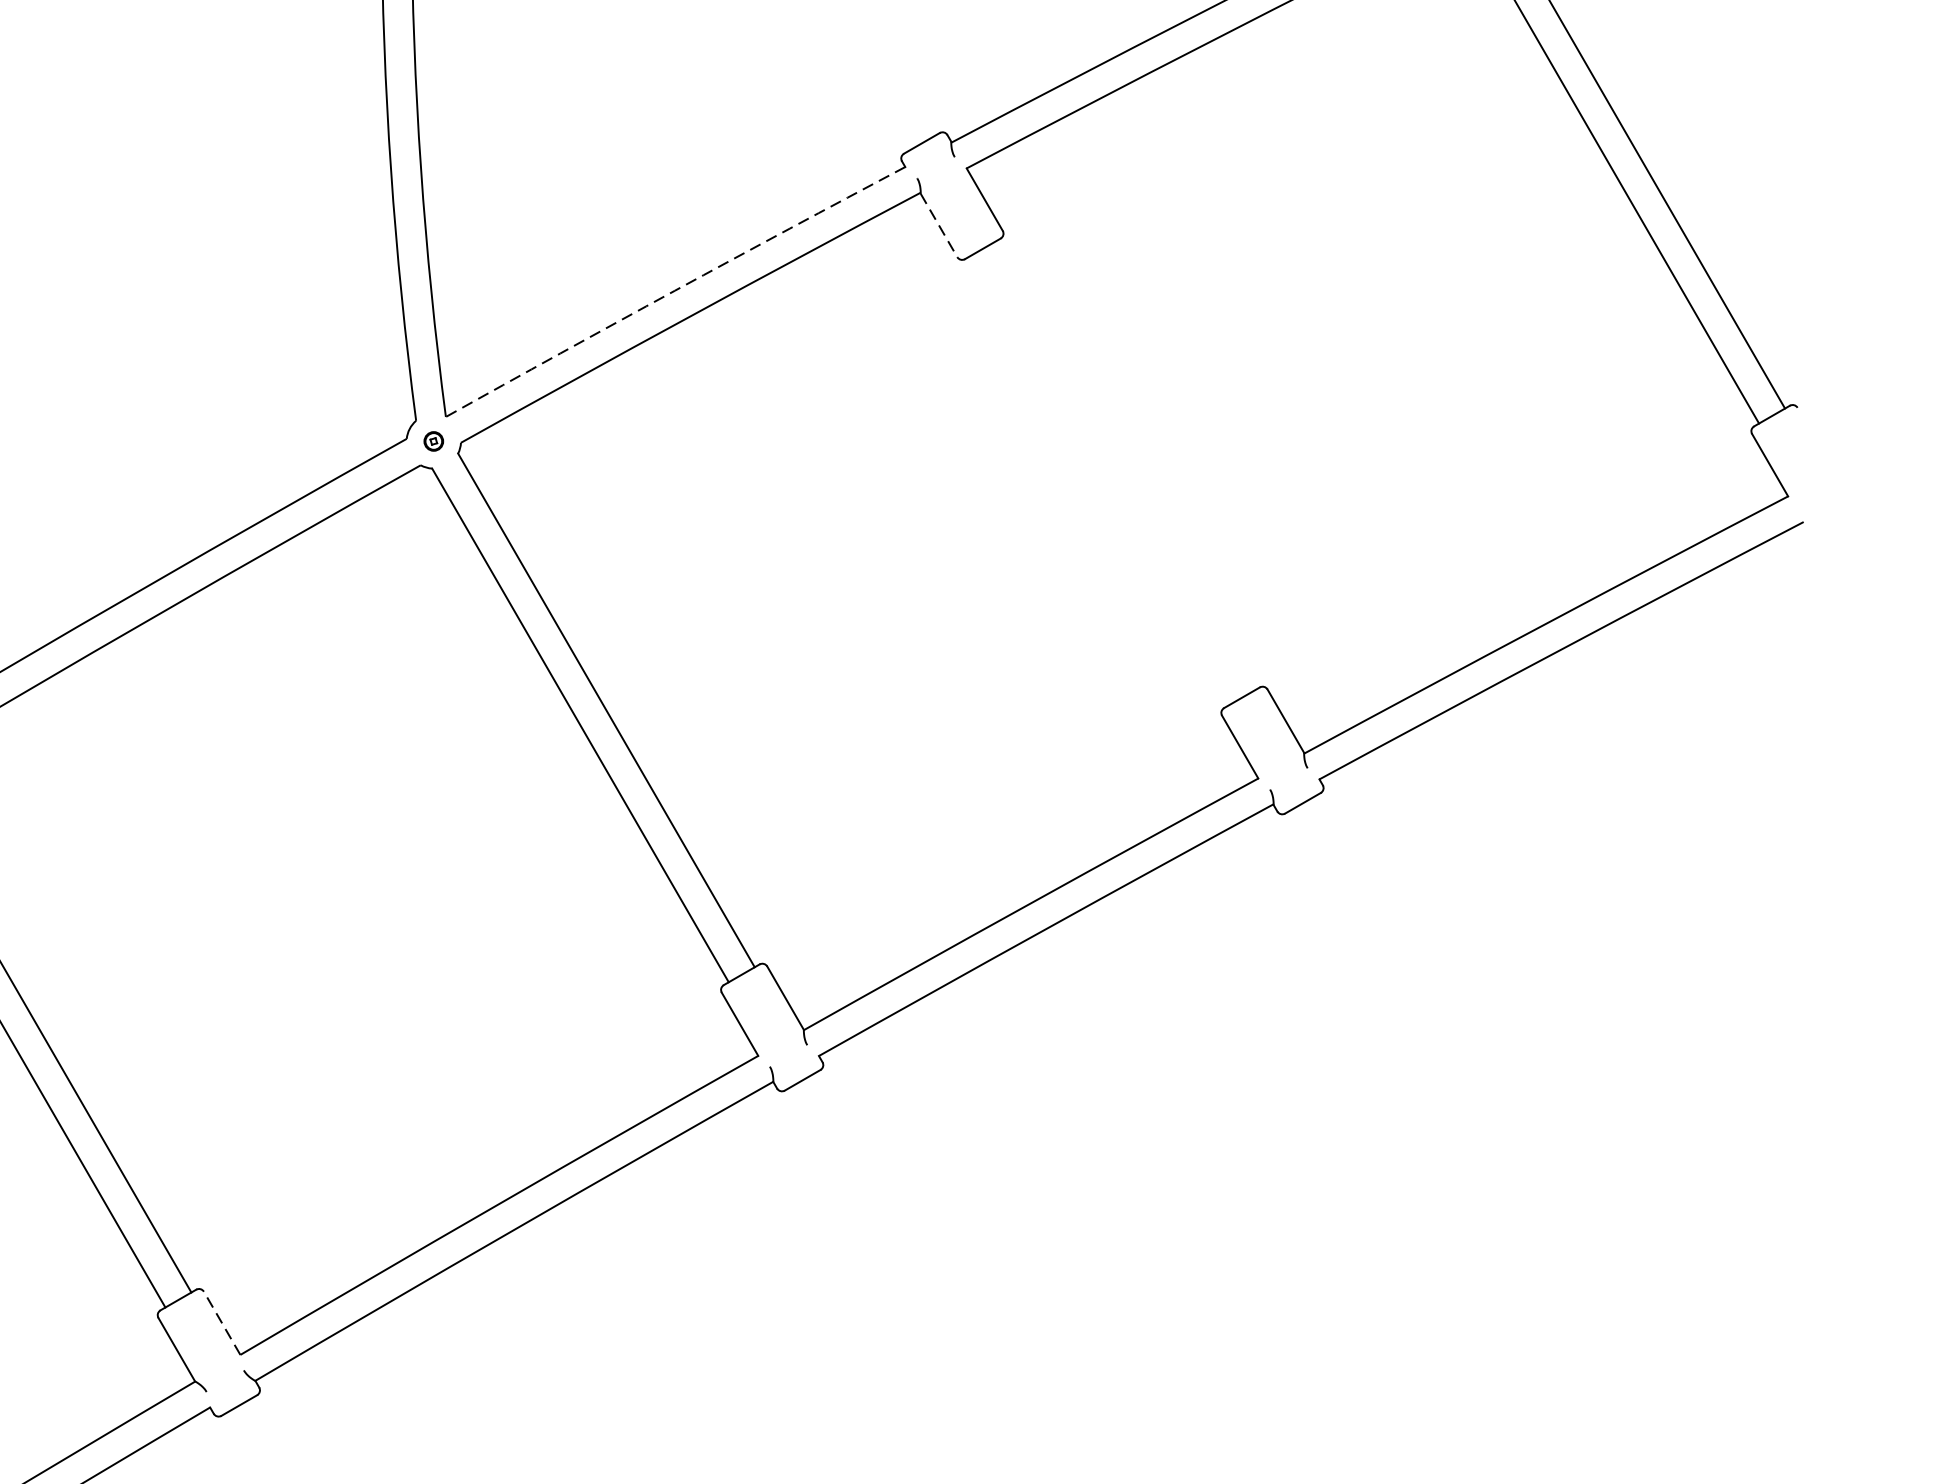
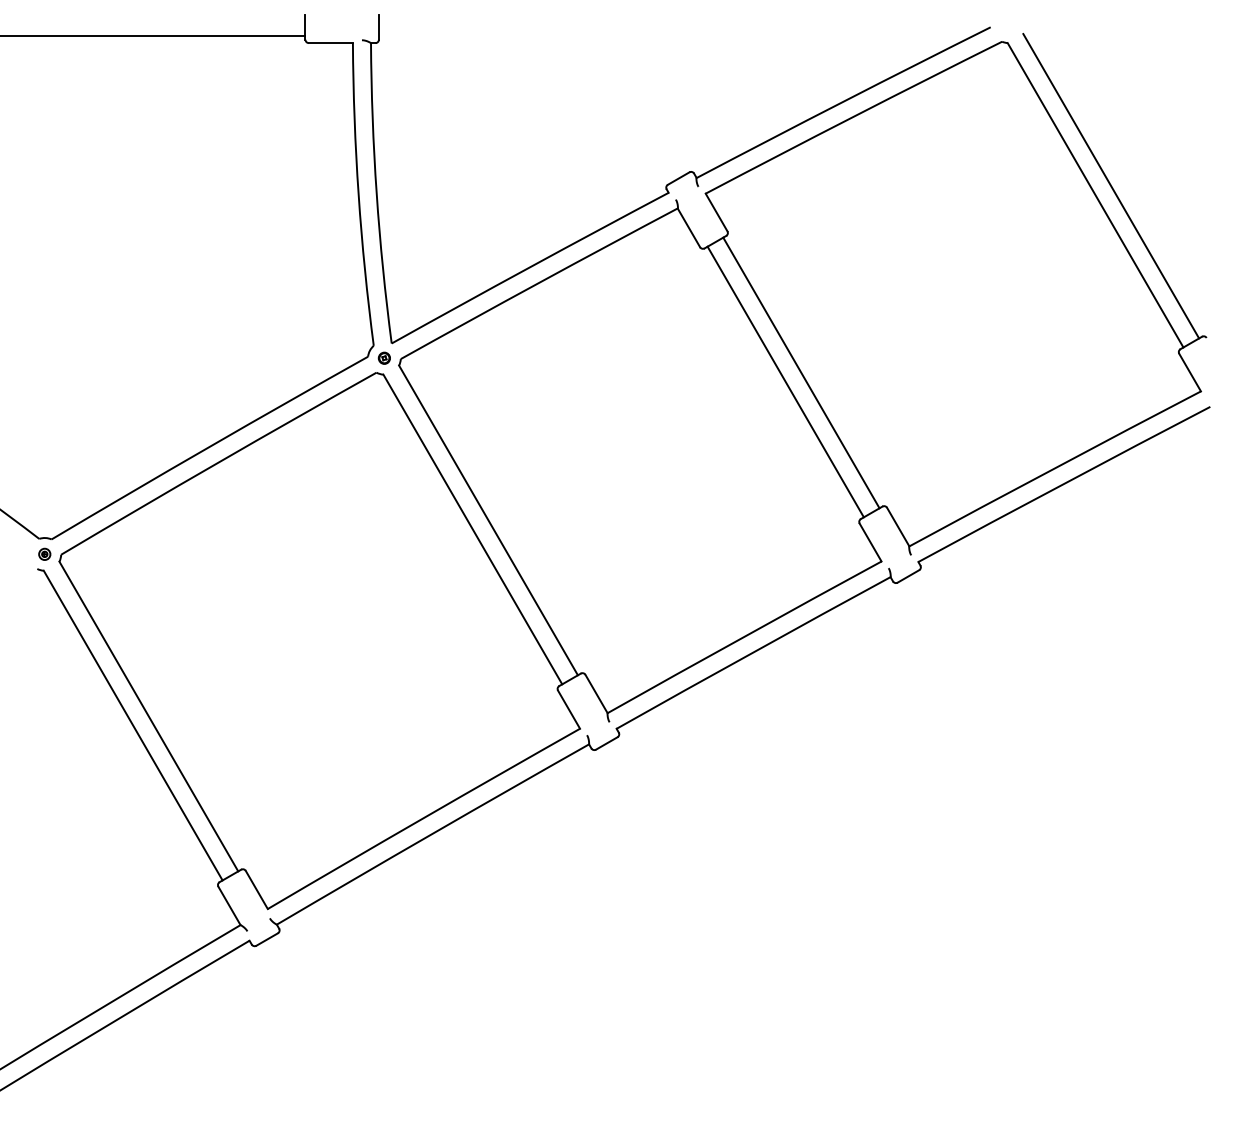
line: (939, 226) -> (689, 228), dashed -> solid
arc: (674, 290) -> (529, 267), dashed -> solid
line: (1125, 465) -> (801, 372), added
line: (1099, 479) -> (785, 381), added
line: (221, 1322) -> (256, 889), dashed -> solid

